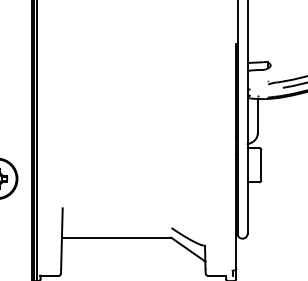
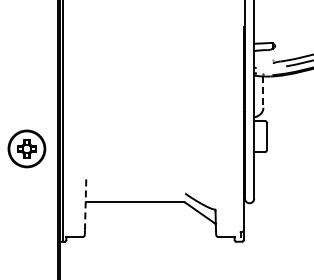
line: (257, 116) -> (263, 92), solid -> dashed
line: (61, 237) -> (85, 202), solid -> dashed

